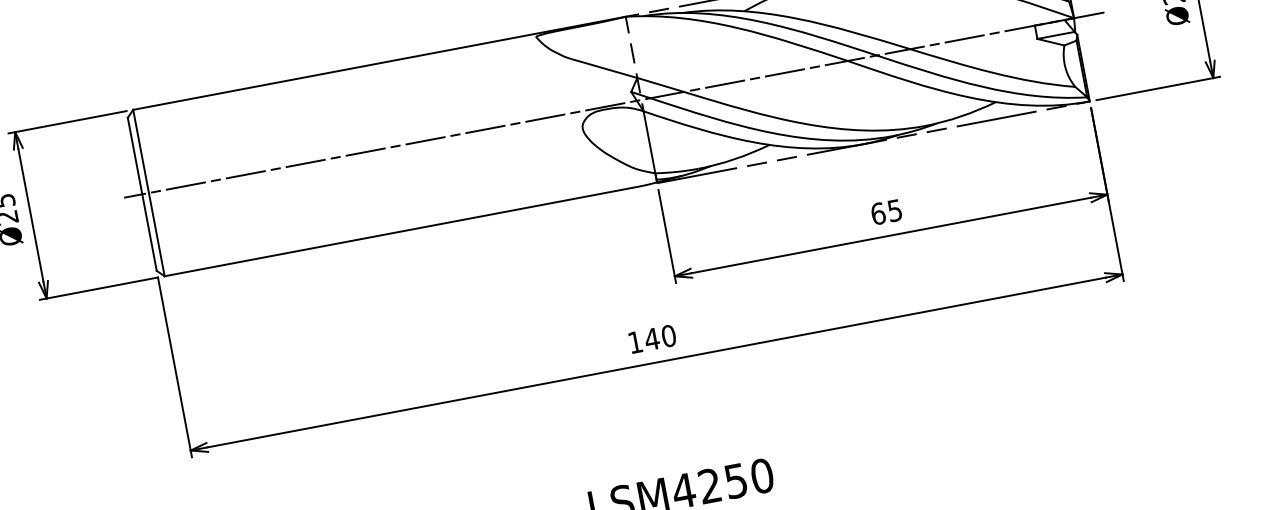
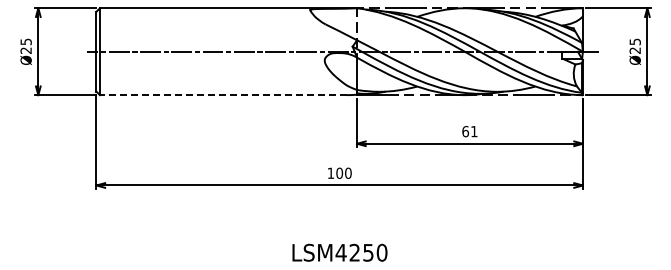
text: (895, 210) -> (474, 131), 65 -> 61
line: (399, 232) -> (222, 95), solid -> dashed
text: (651, 337) -> (339, 172), 140 -> 100

